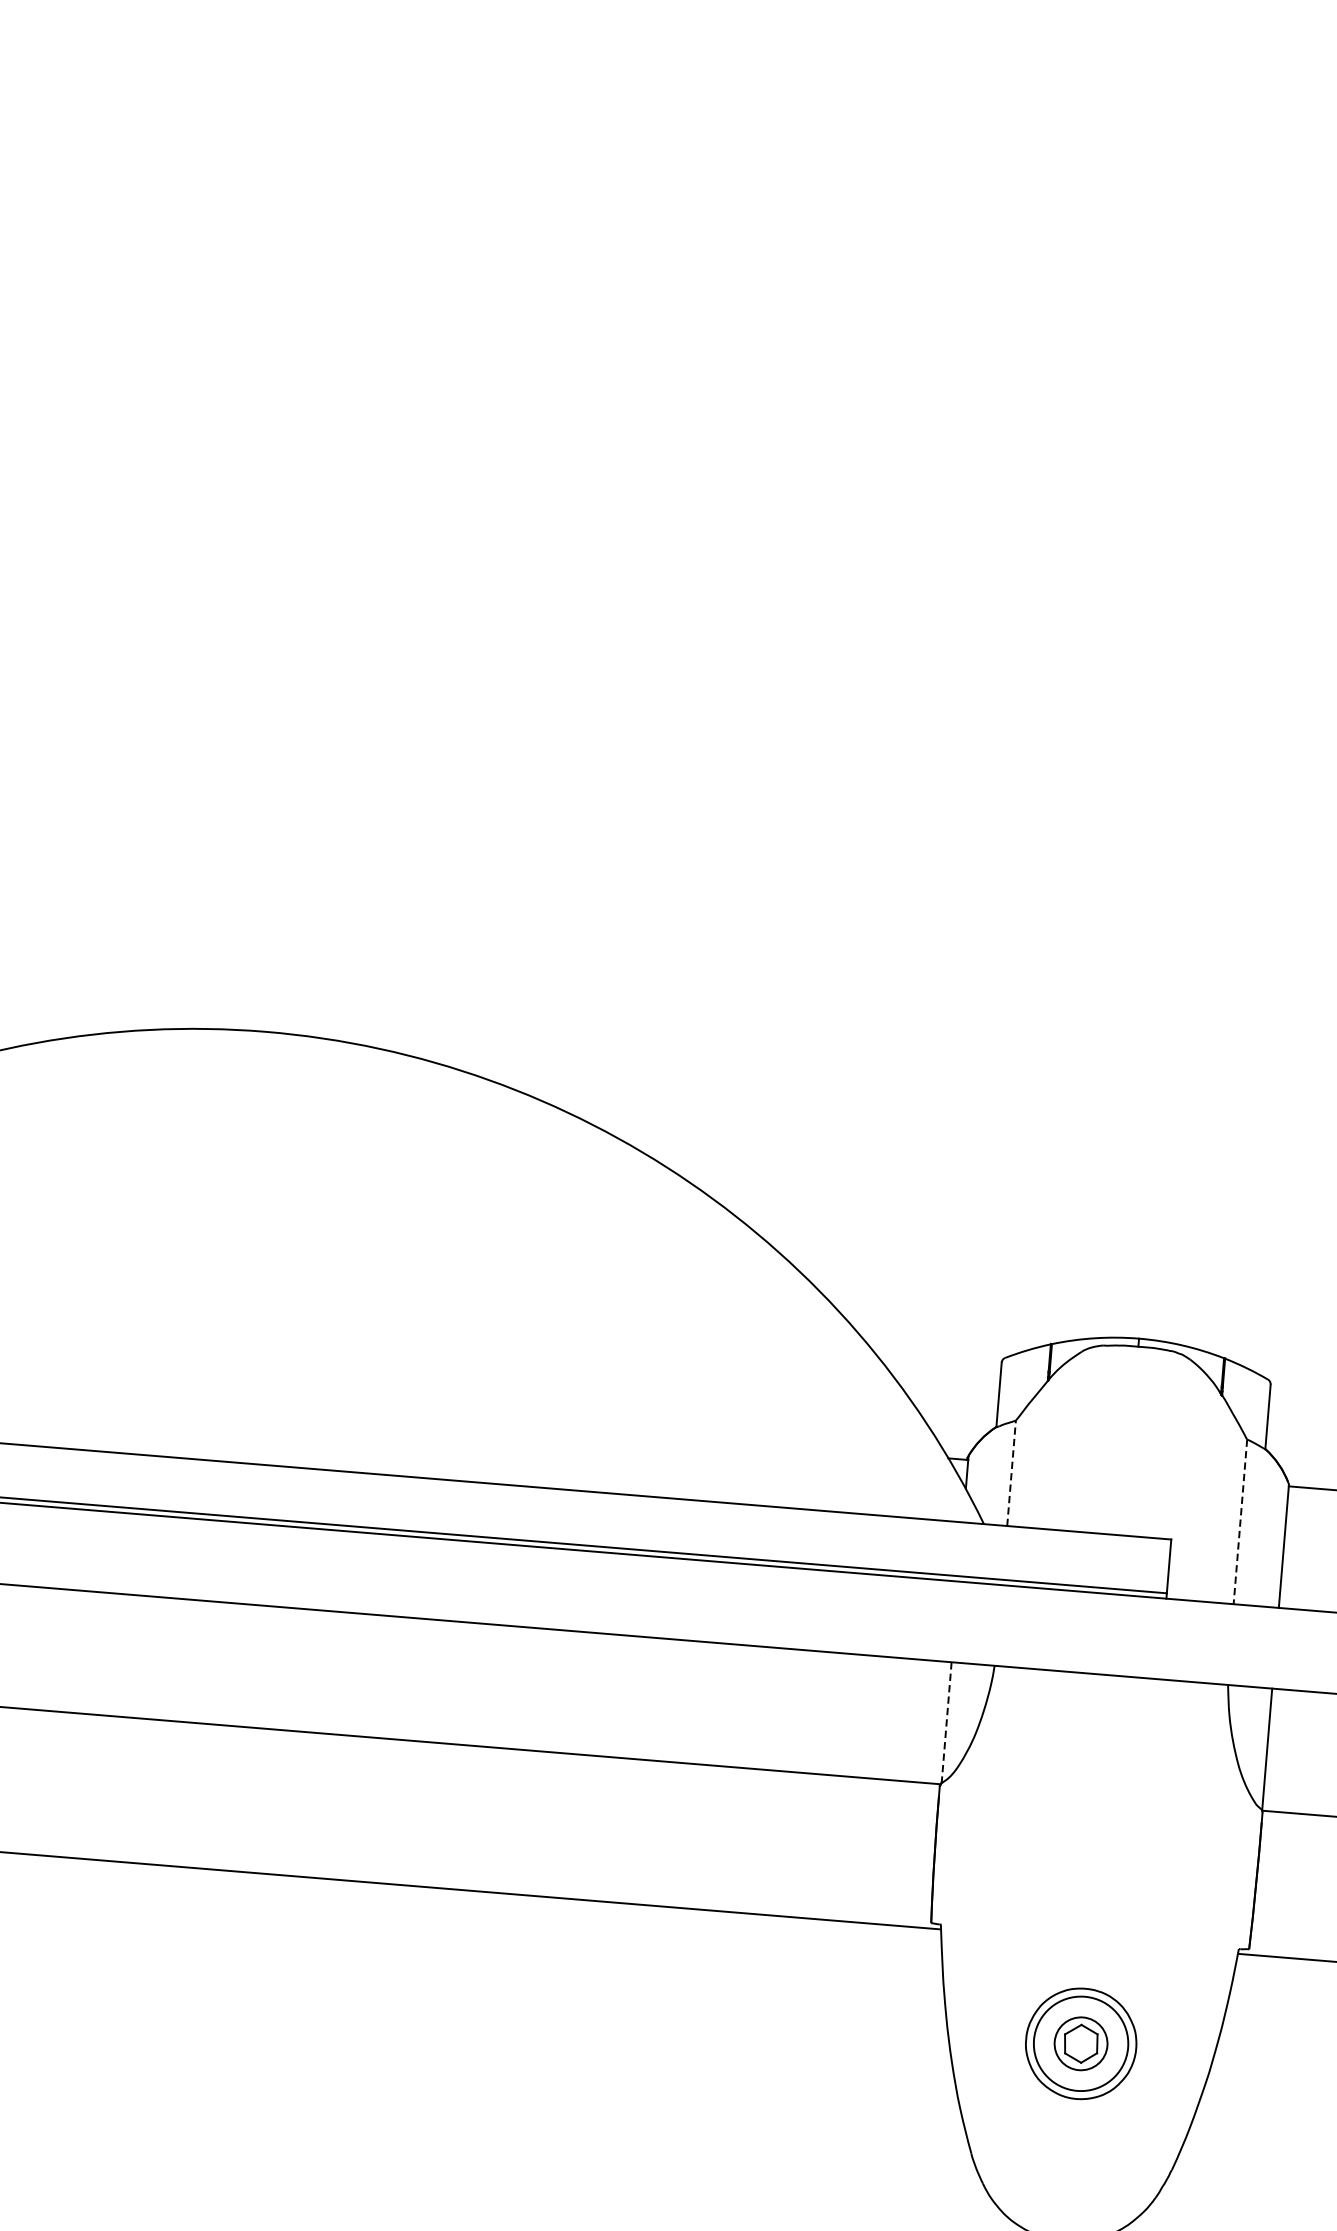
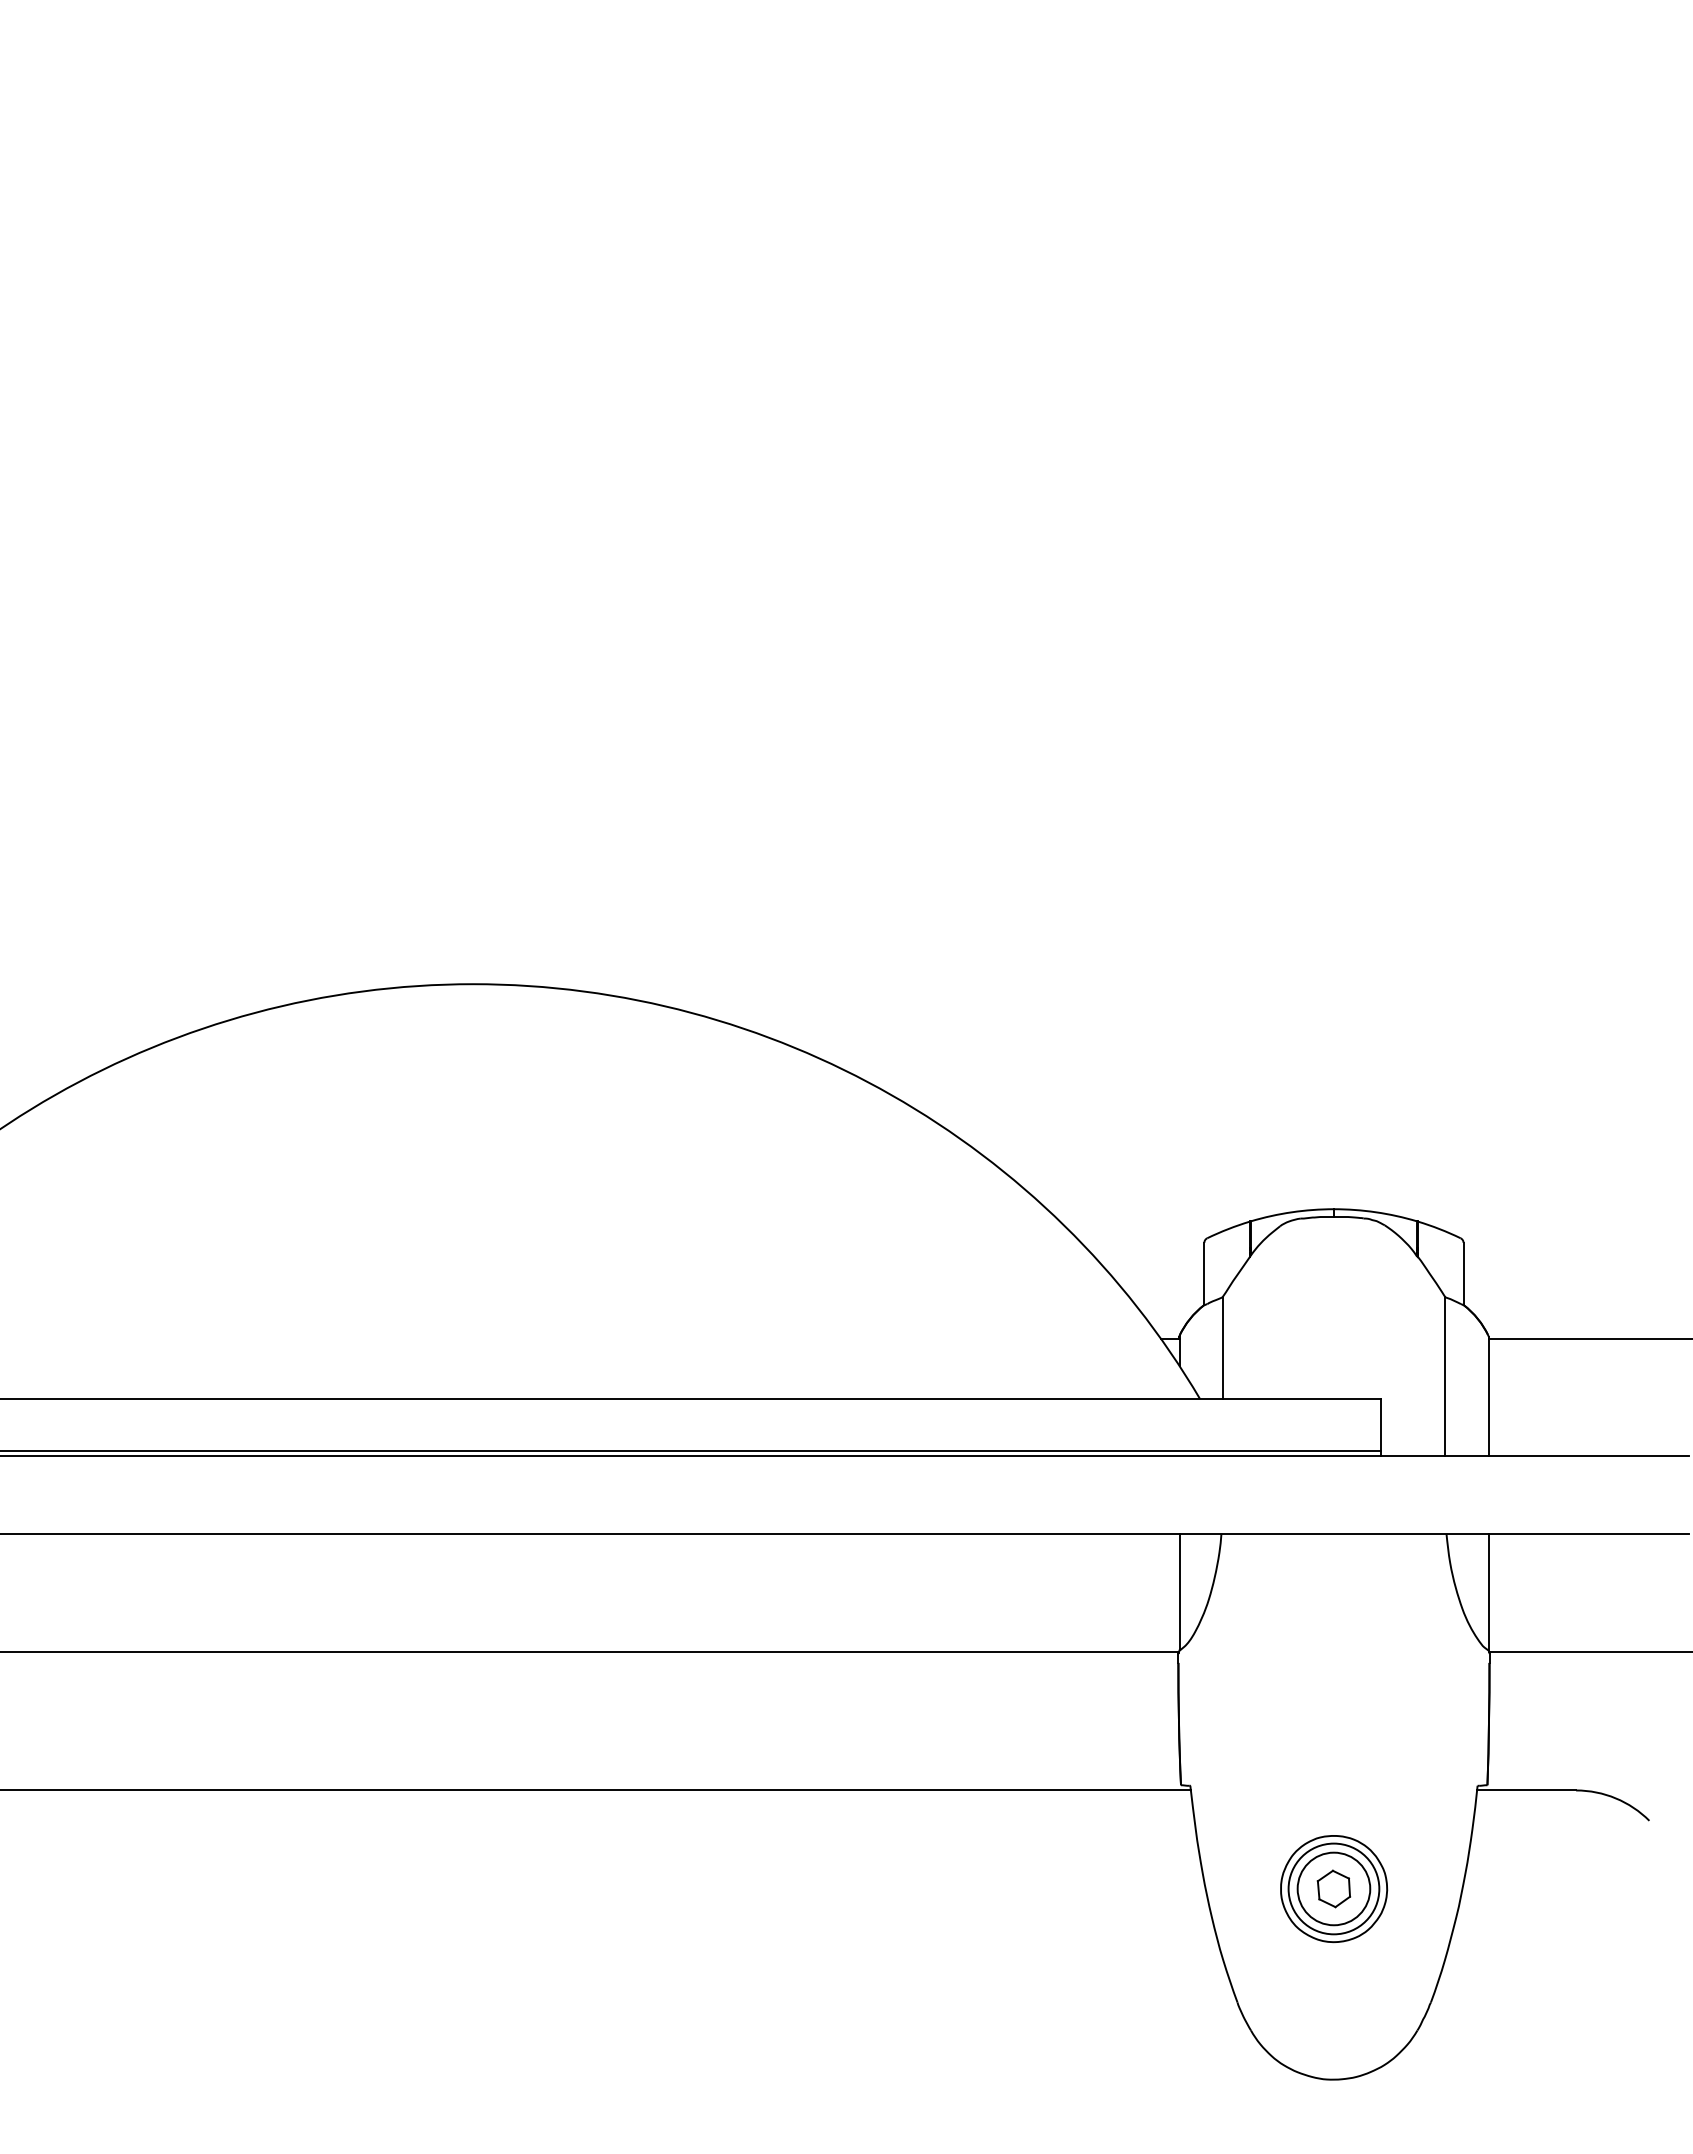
line: (1011, 1473) -> (1222, 1348), dashed -> solid
line: (1240, 1522) -> (1445, 1377), dashed -> solid
line: (946, 1723) -> (1179, 1592), dashed -> solid
circle: (1080, 2043) -> (1333, 1888), size x1.43

